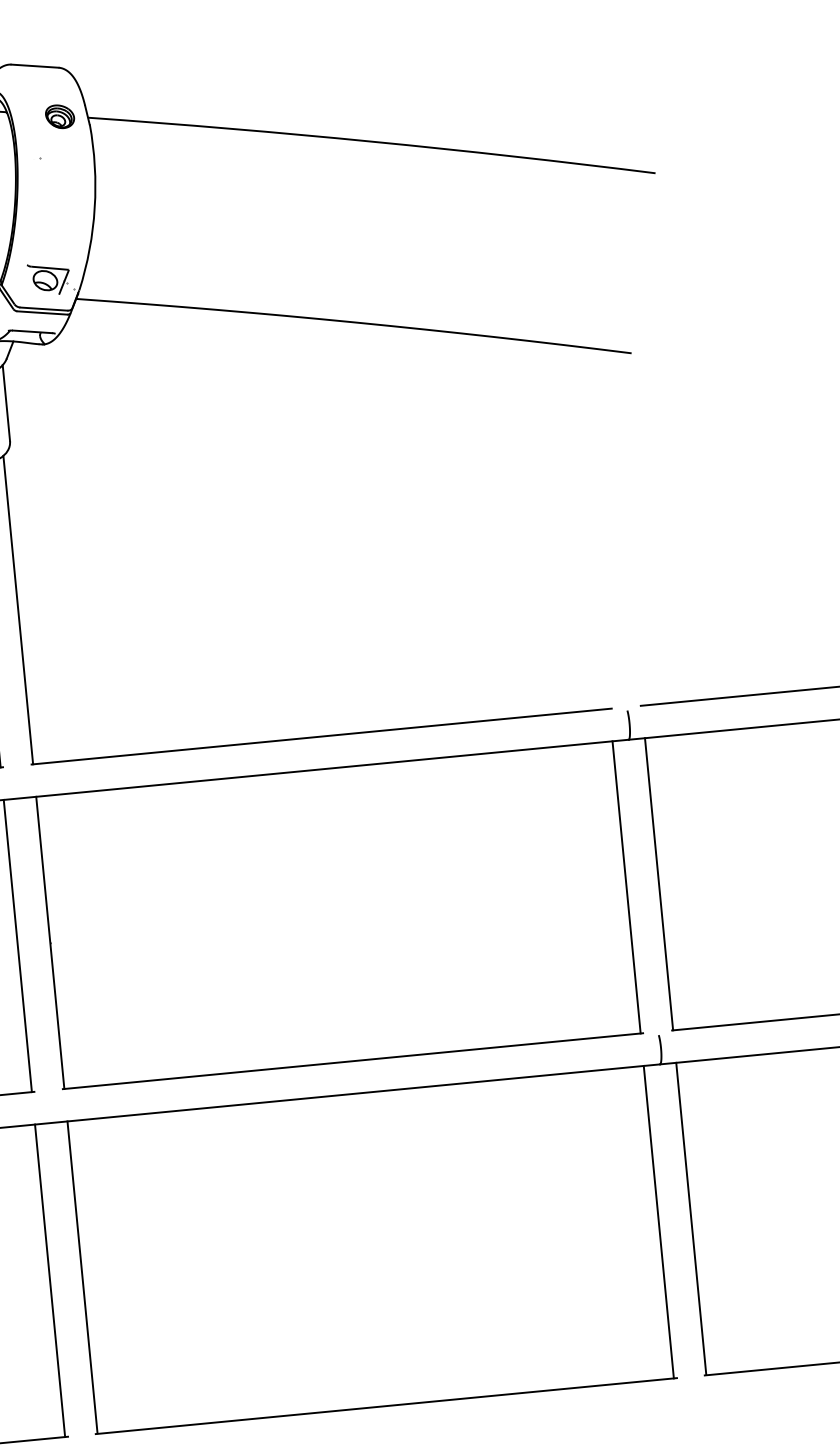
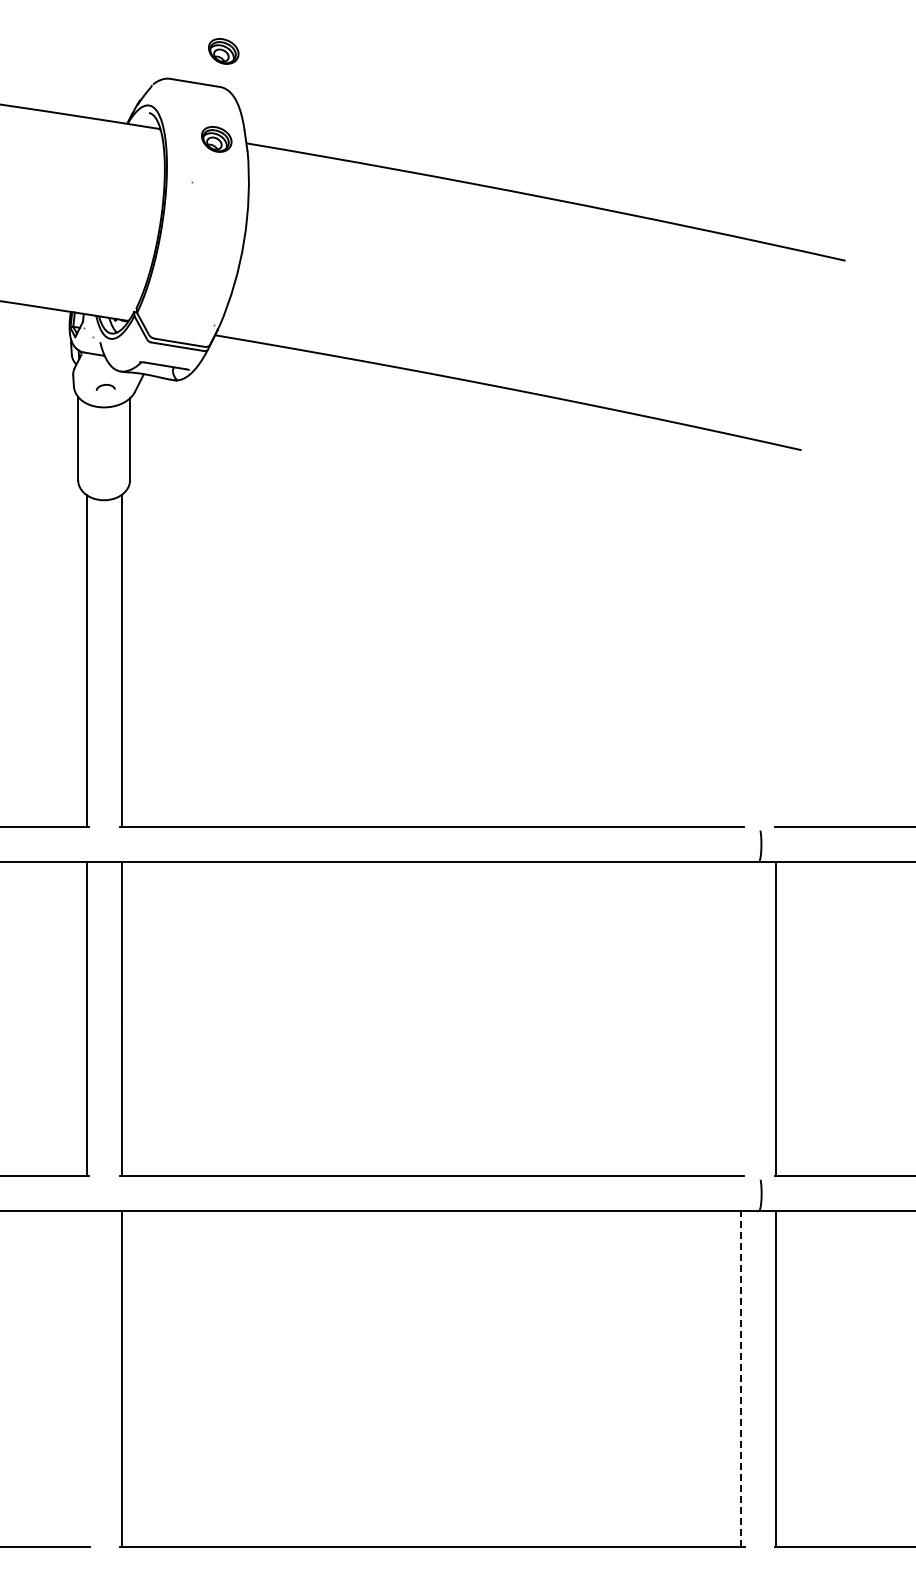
part: (58, 34) -> (223, 51), added
part: (49, 279) -> (188, 311), removed
line: (626, 886) -> (741, 1018), removed
line: (658, 1221) -> (741, 1378), solid -> dashed
line: (50, 1281) -> (86, 1379), removed

